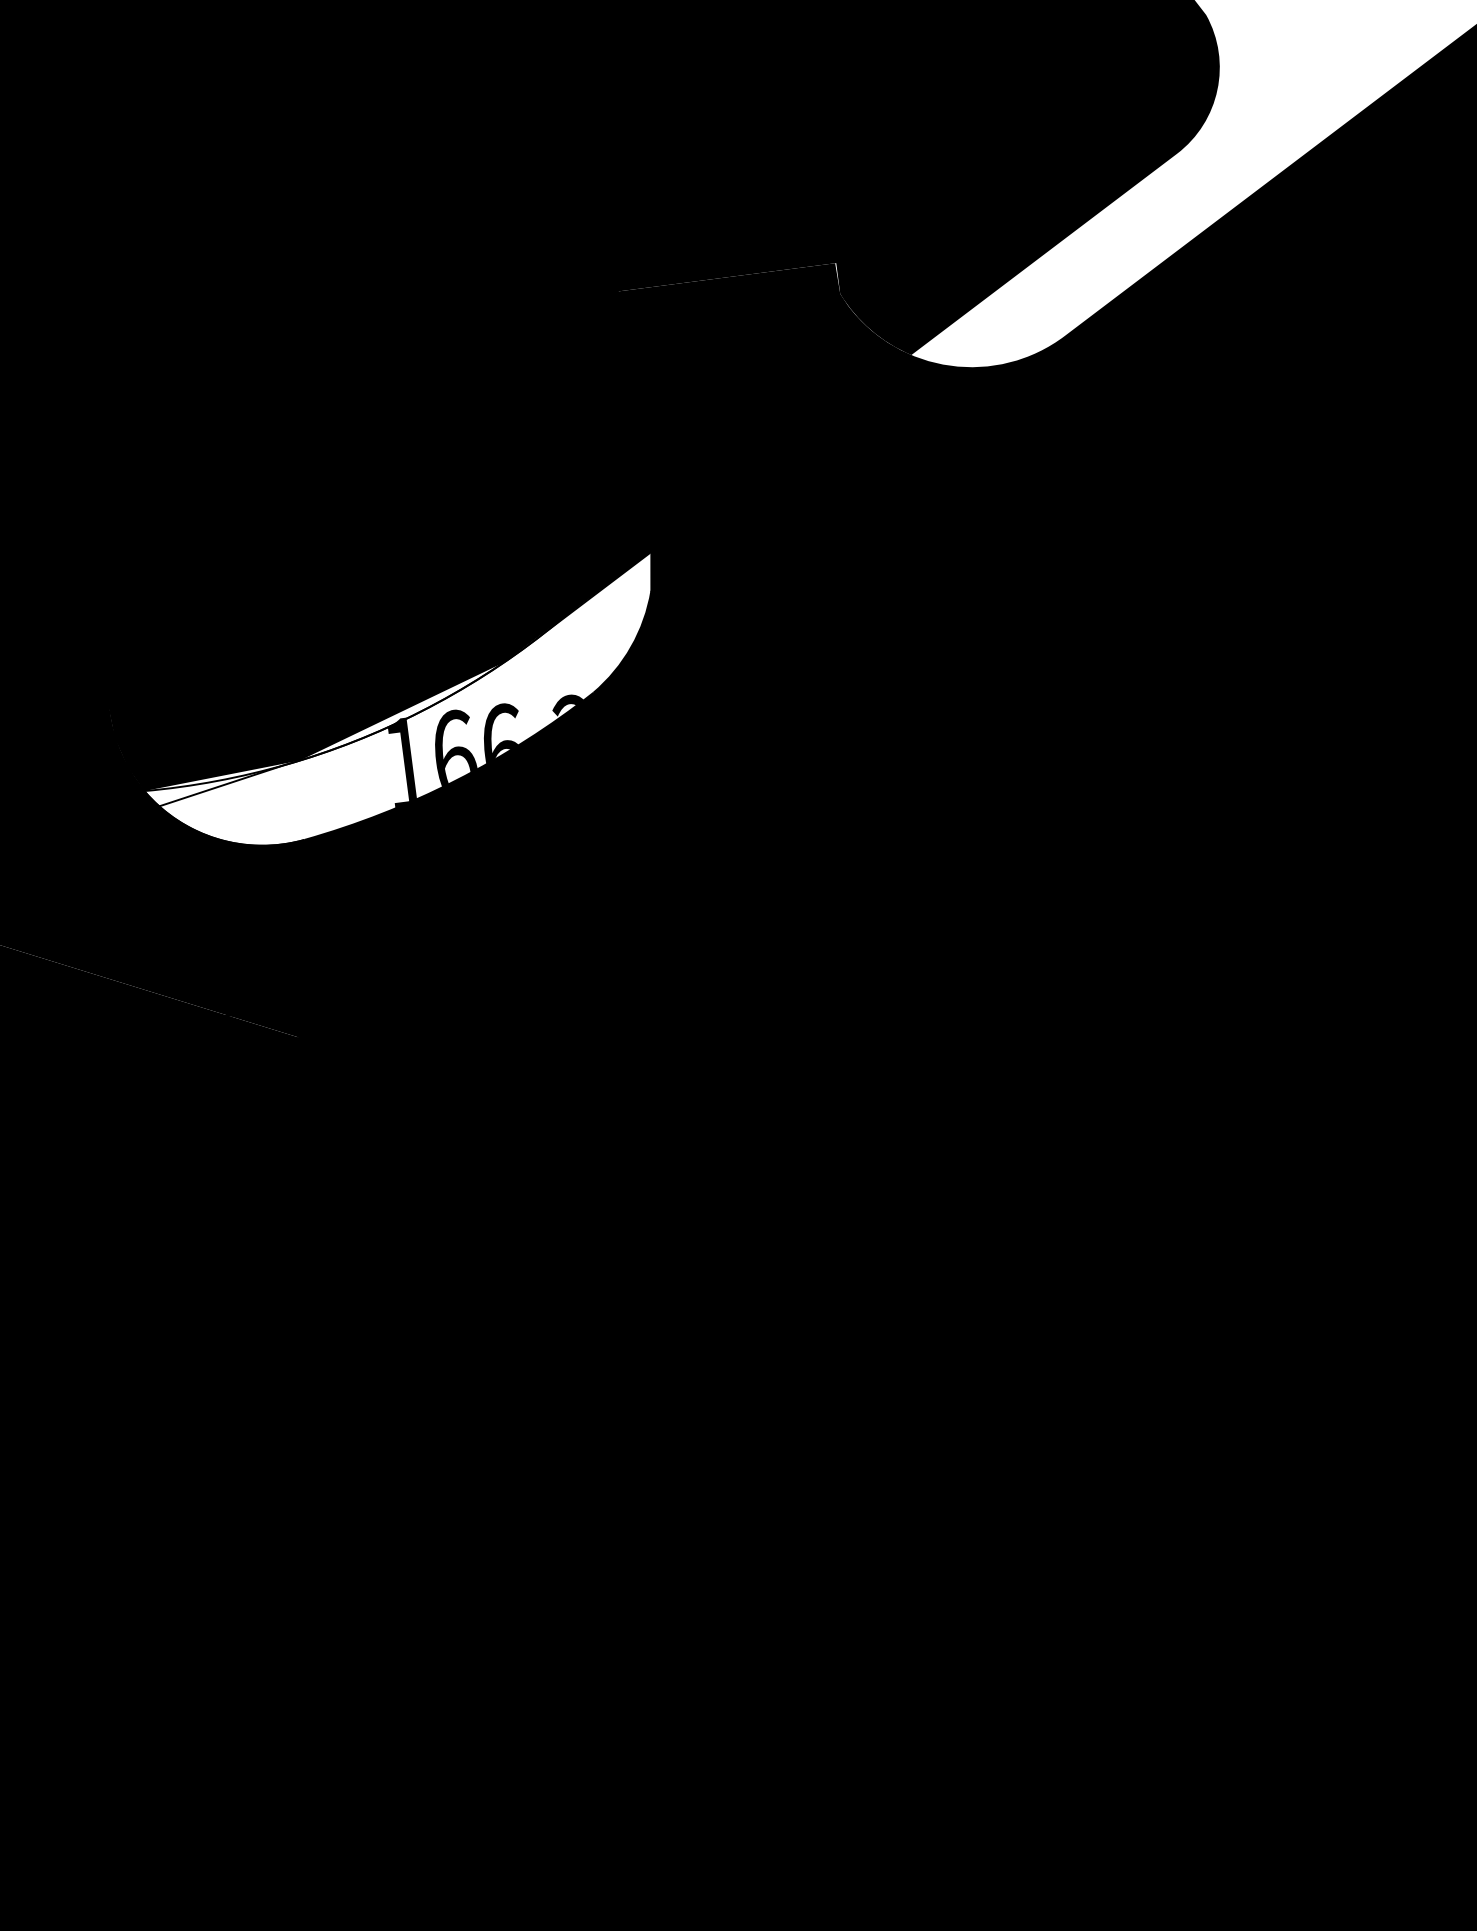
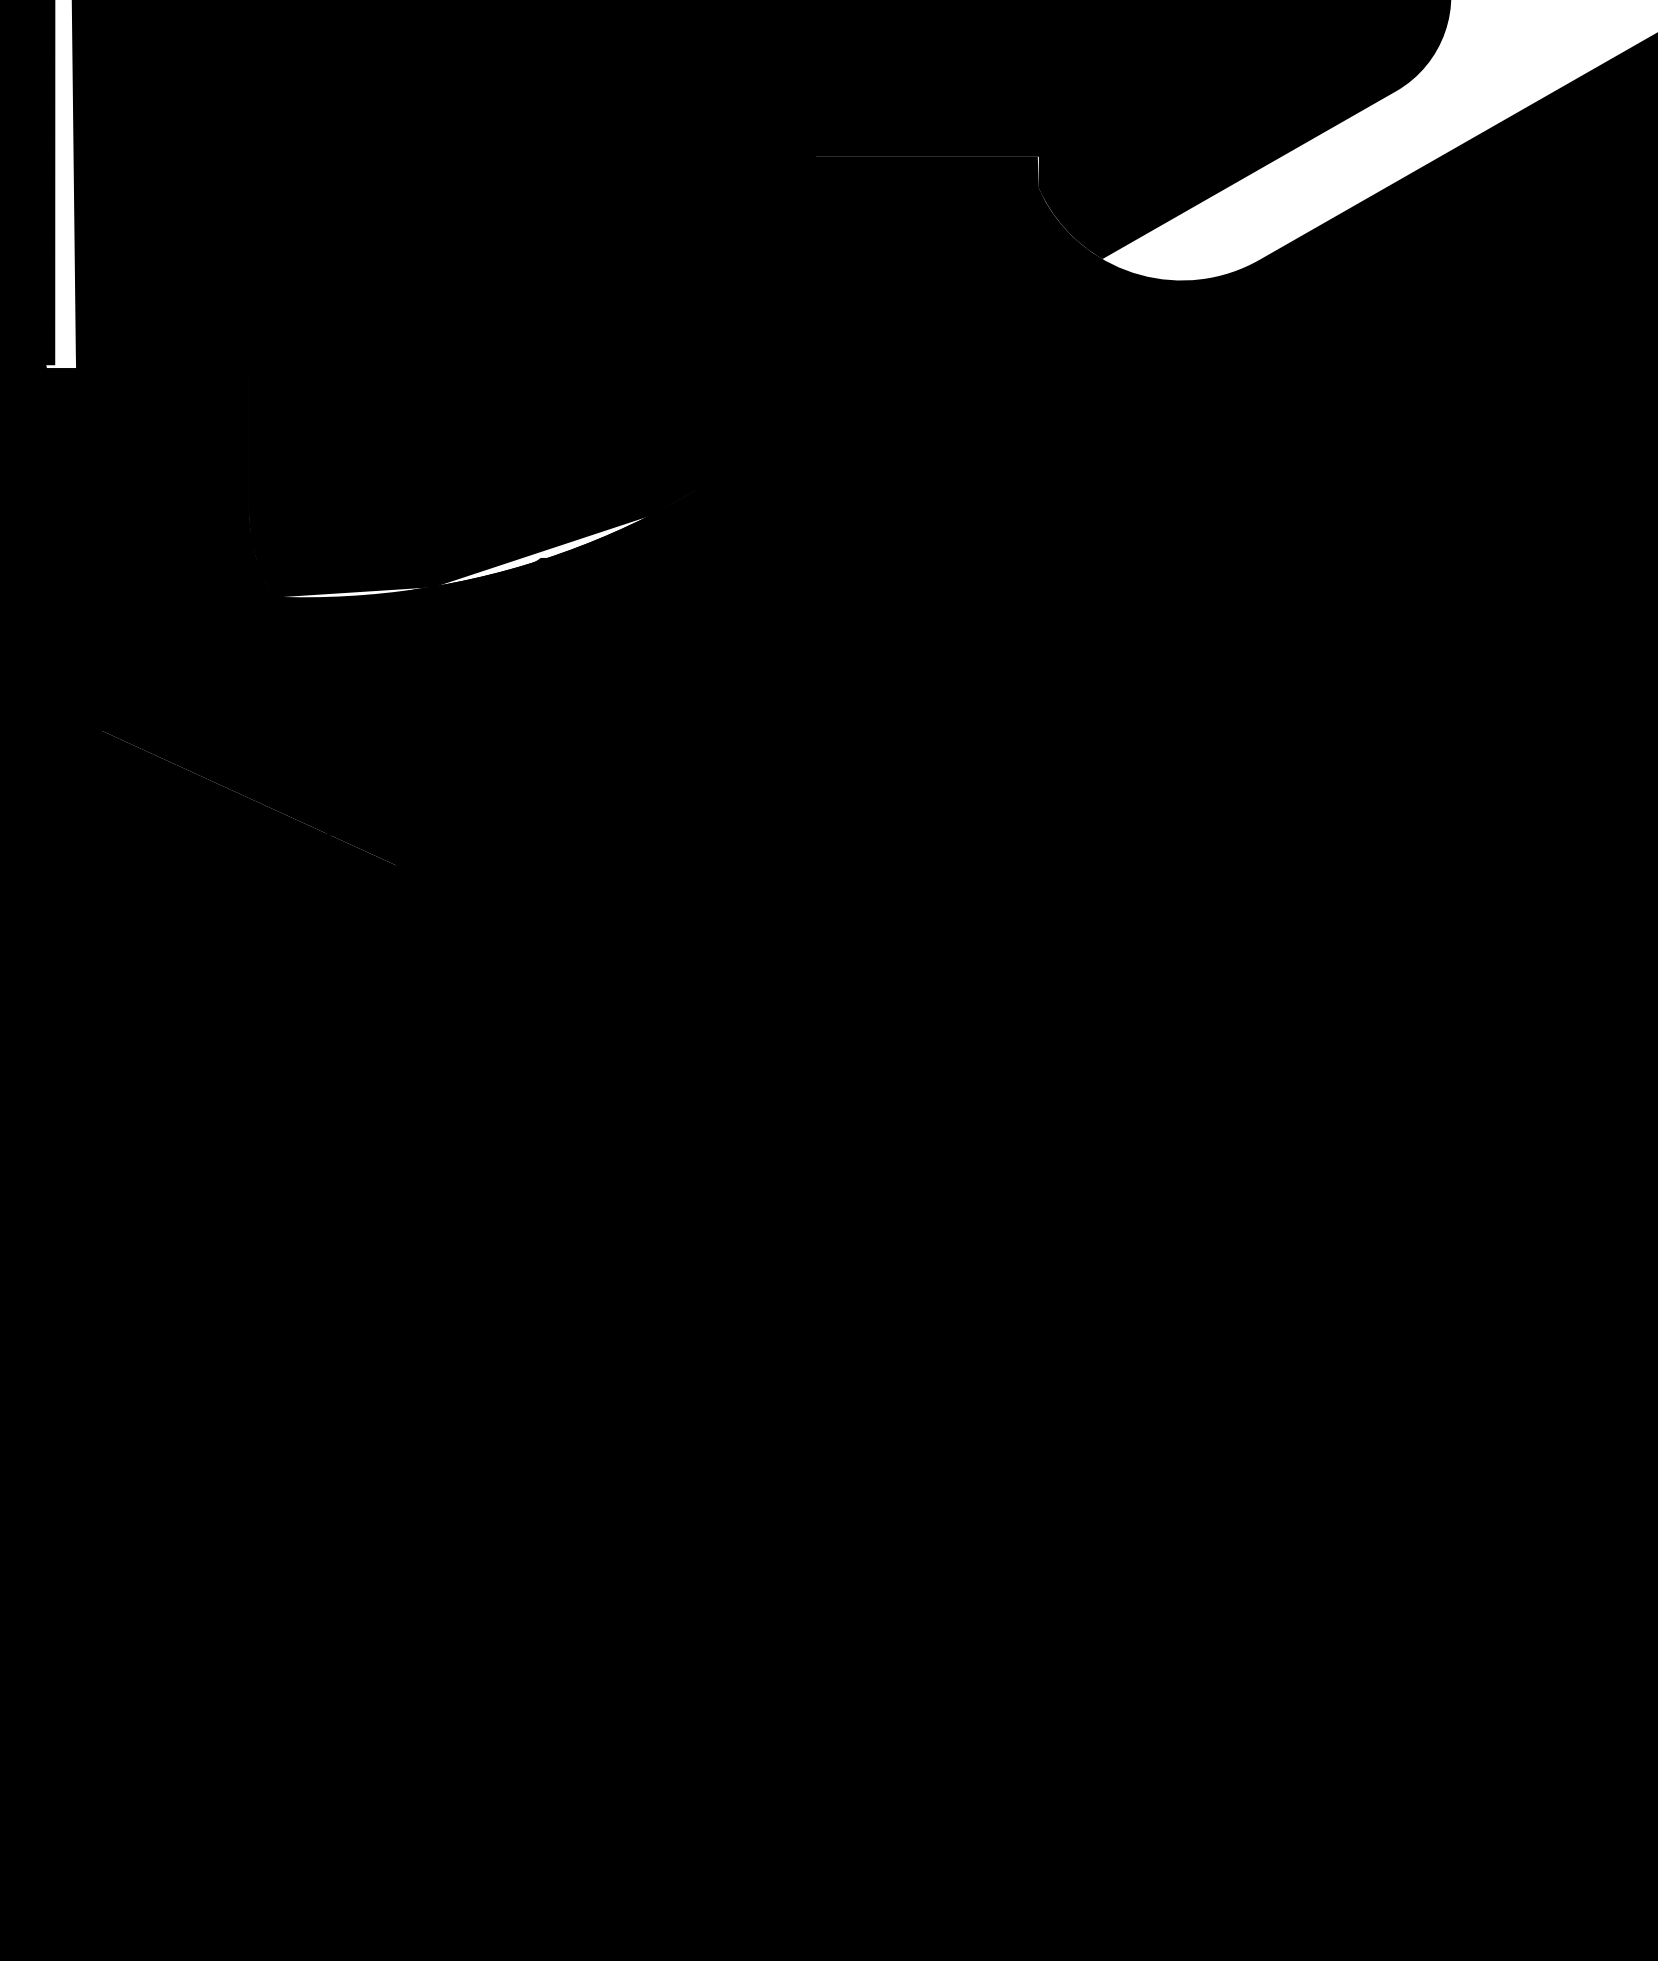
fill: (401, 696) -> (544, 536), added

